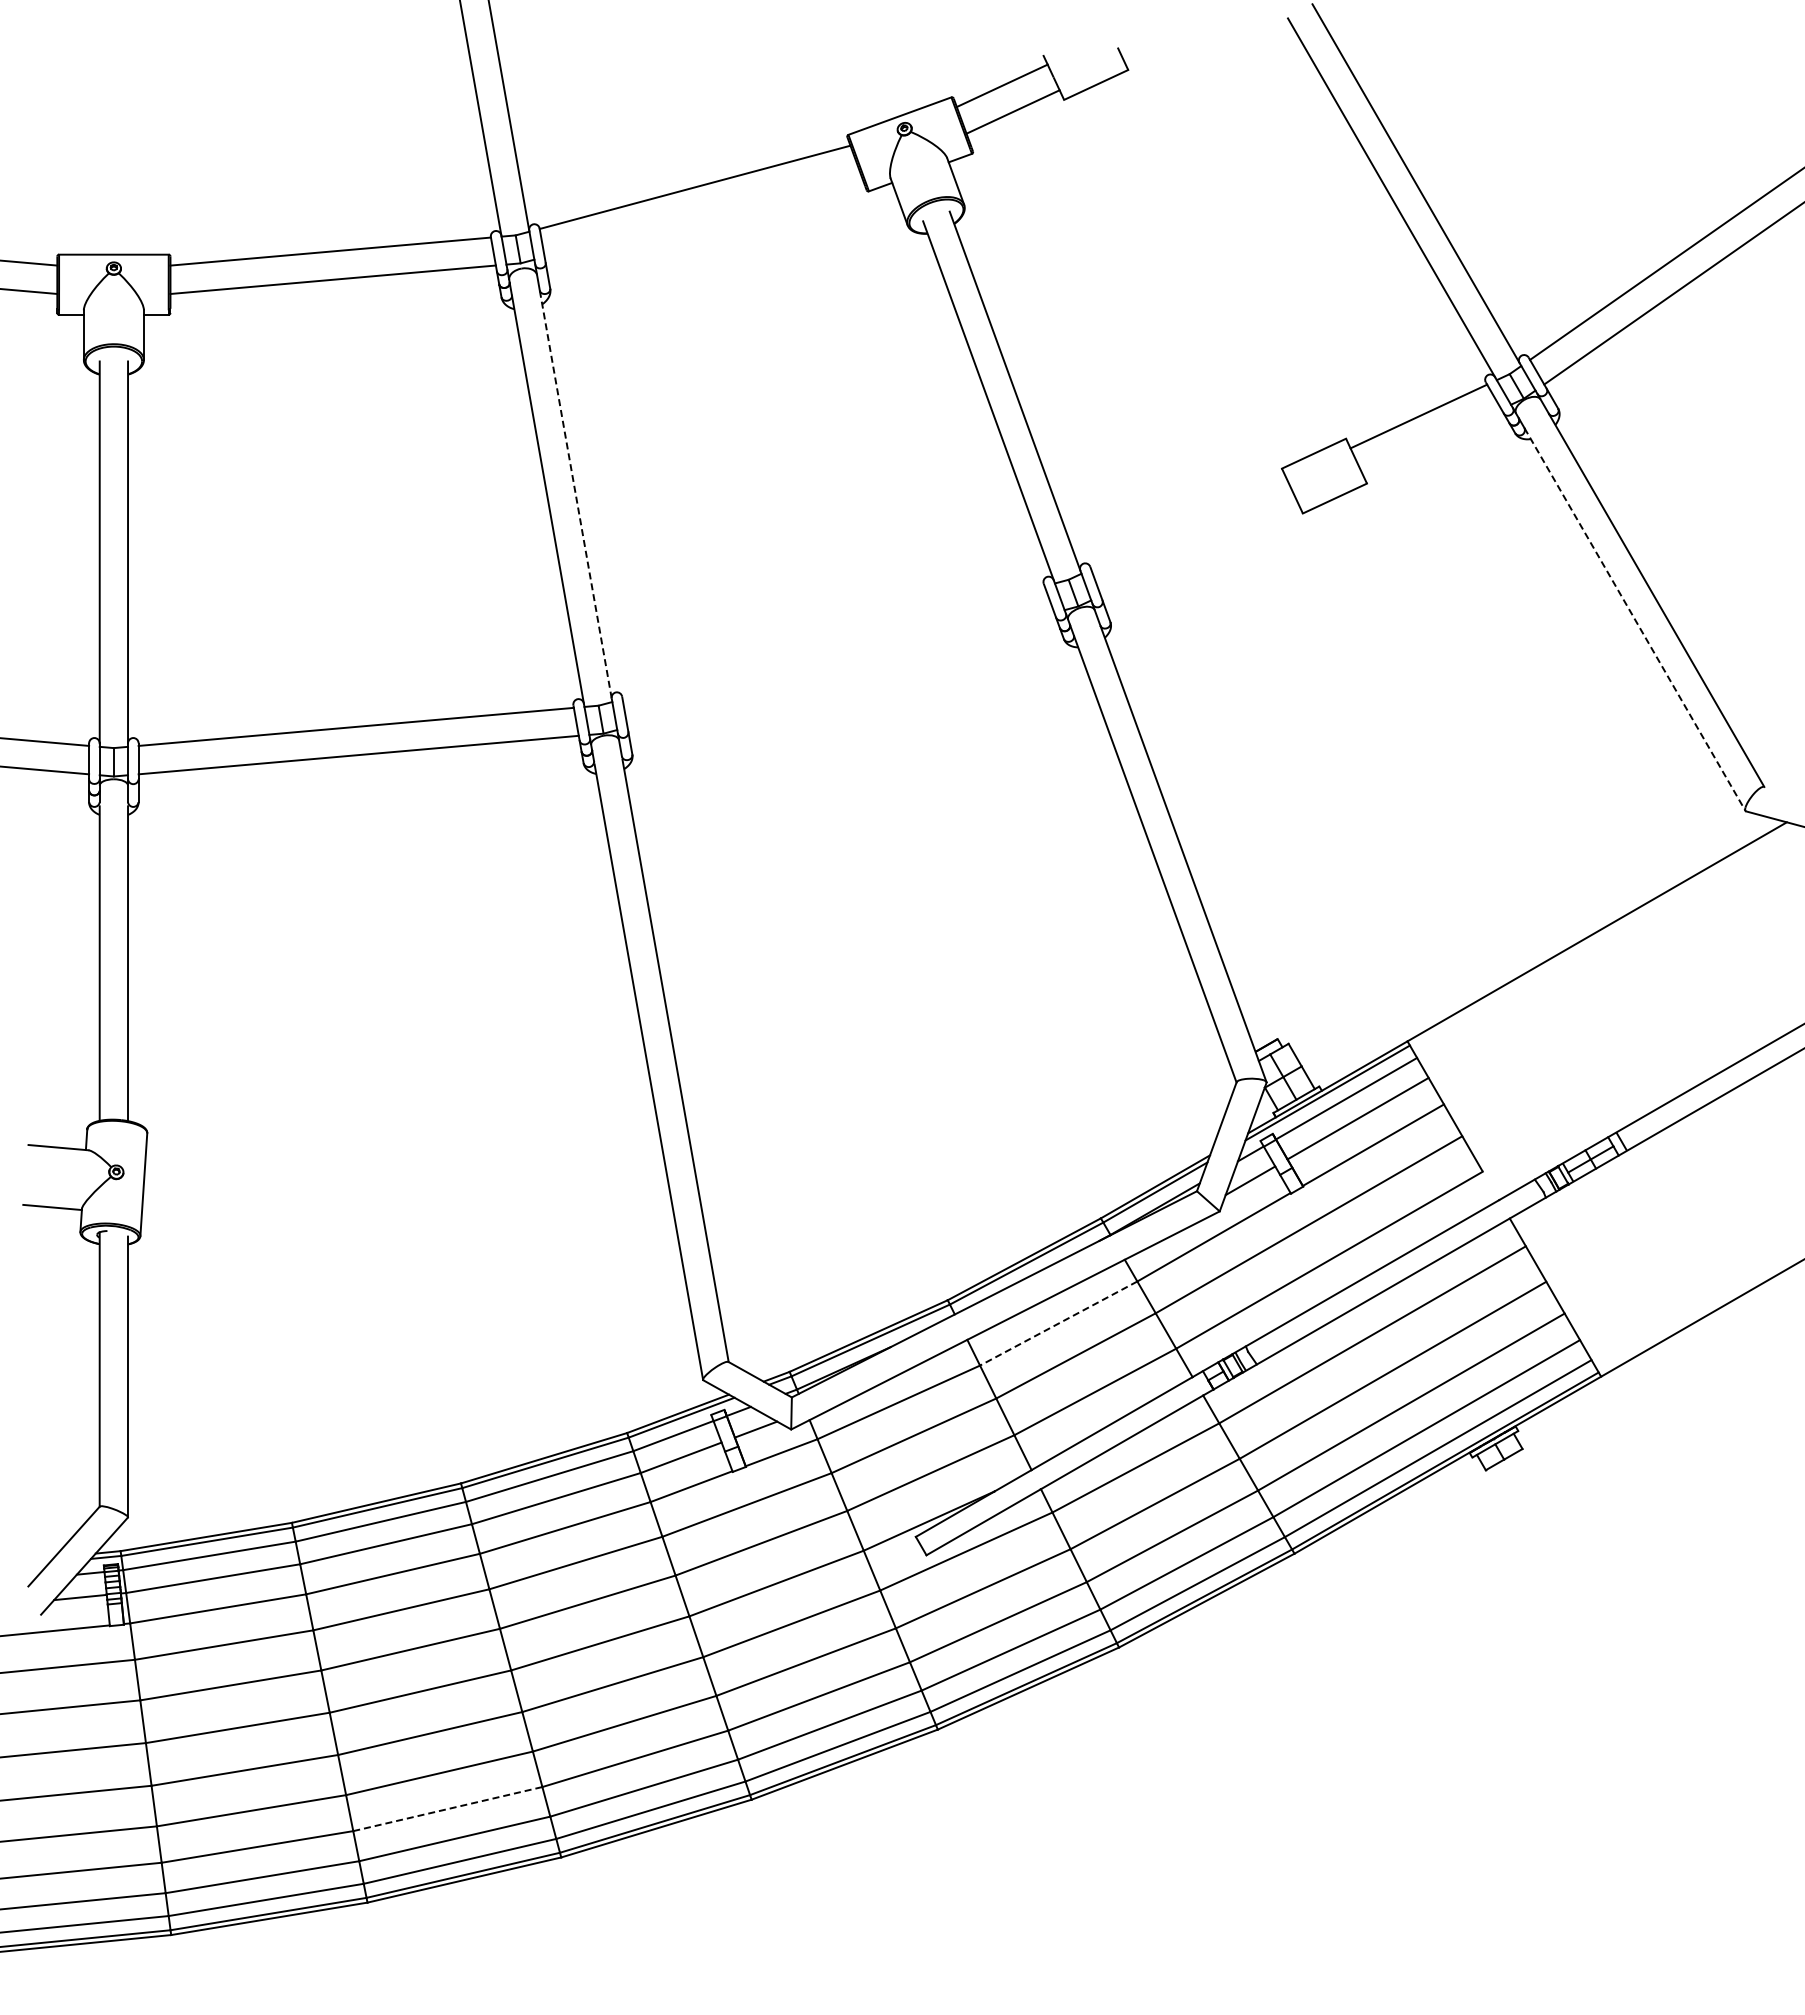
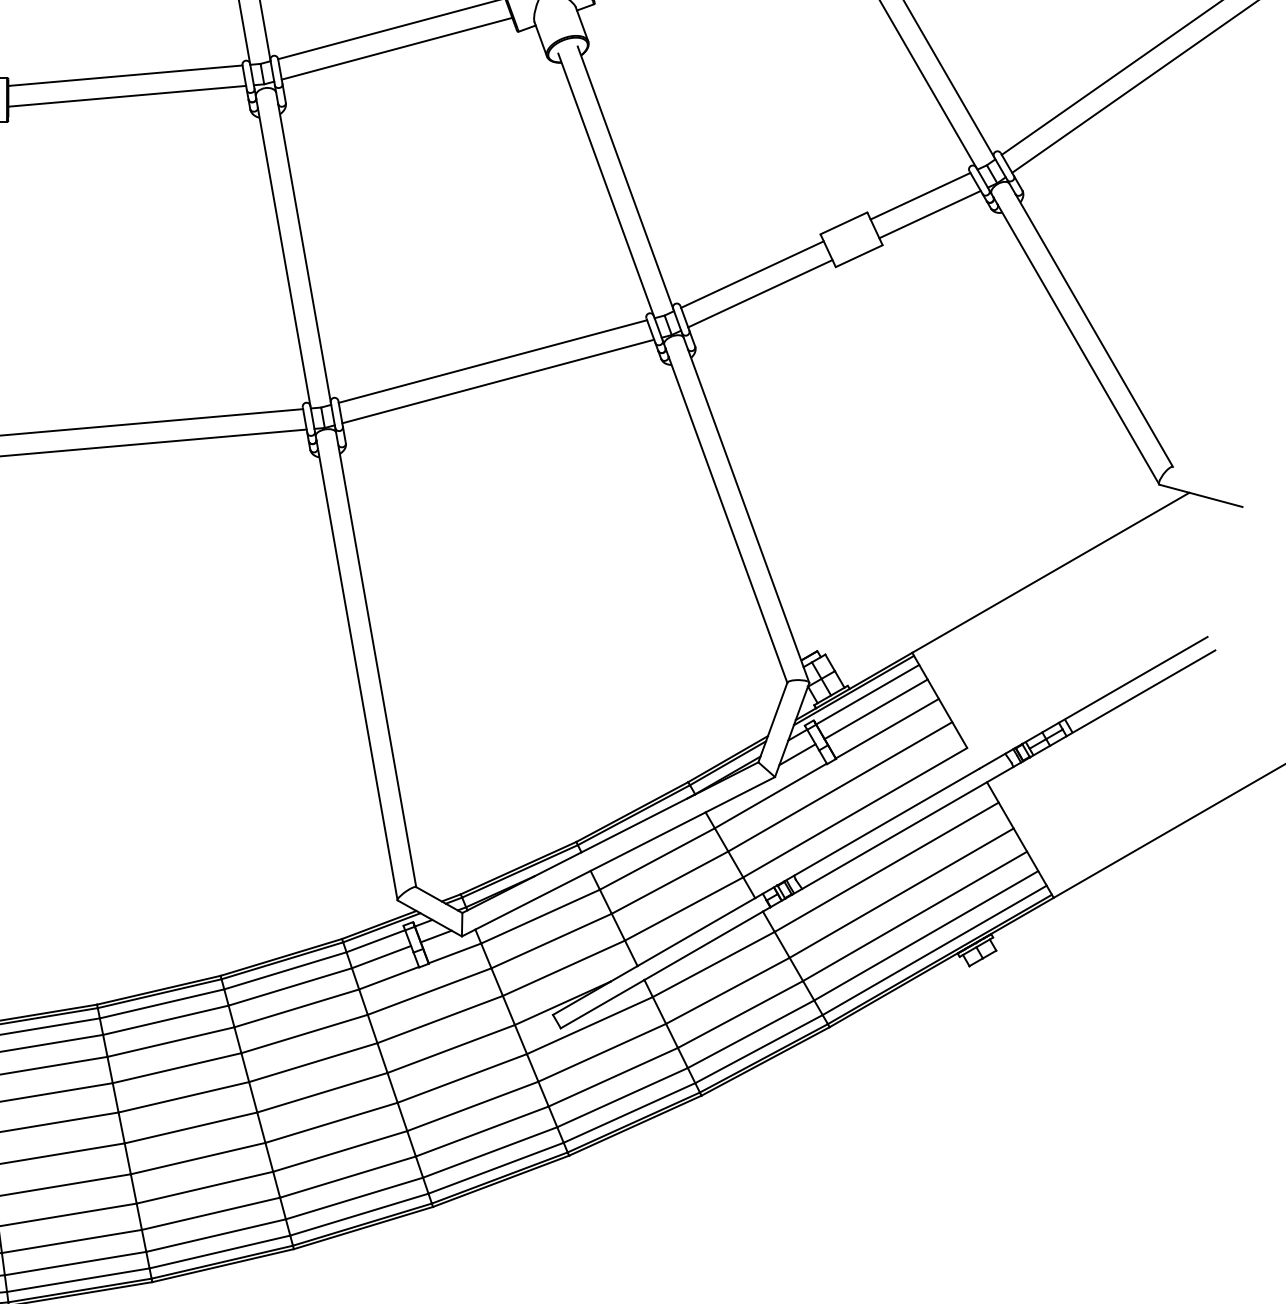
line: (702, 214) -> (397, 48), added
line: (1431, 441) -> (929, 214), added
line: (575, 494) -> (304, 253), dashed -> solid
line: (1188, 523) -> (752, 274), added
line: (1199, 549) -> (760, 293), added
line: (1634, 619) -> (1078, 344), dashed -> solid
line: (833, 642) -> (492, 361), added
line: (840, 669) -> (497, 381), added
line: (1058, 1323) -> (657, 858), dashed -> solid
line: (448, 1808) -> (211, 1213), dashed -> solid

